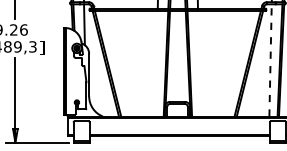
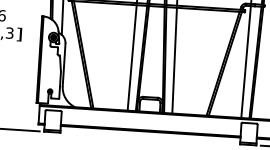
line: (270, 59) -> (246, 61), dashed -> solid
line: (156, 63) -> (132, 57), added
line: (199, 63) -> (174, 60), added

